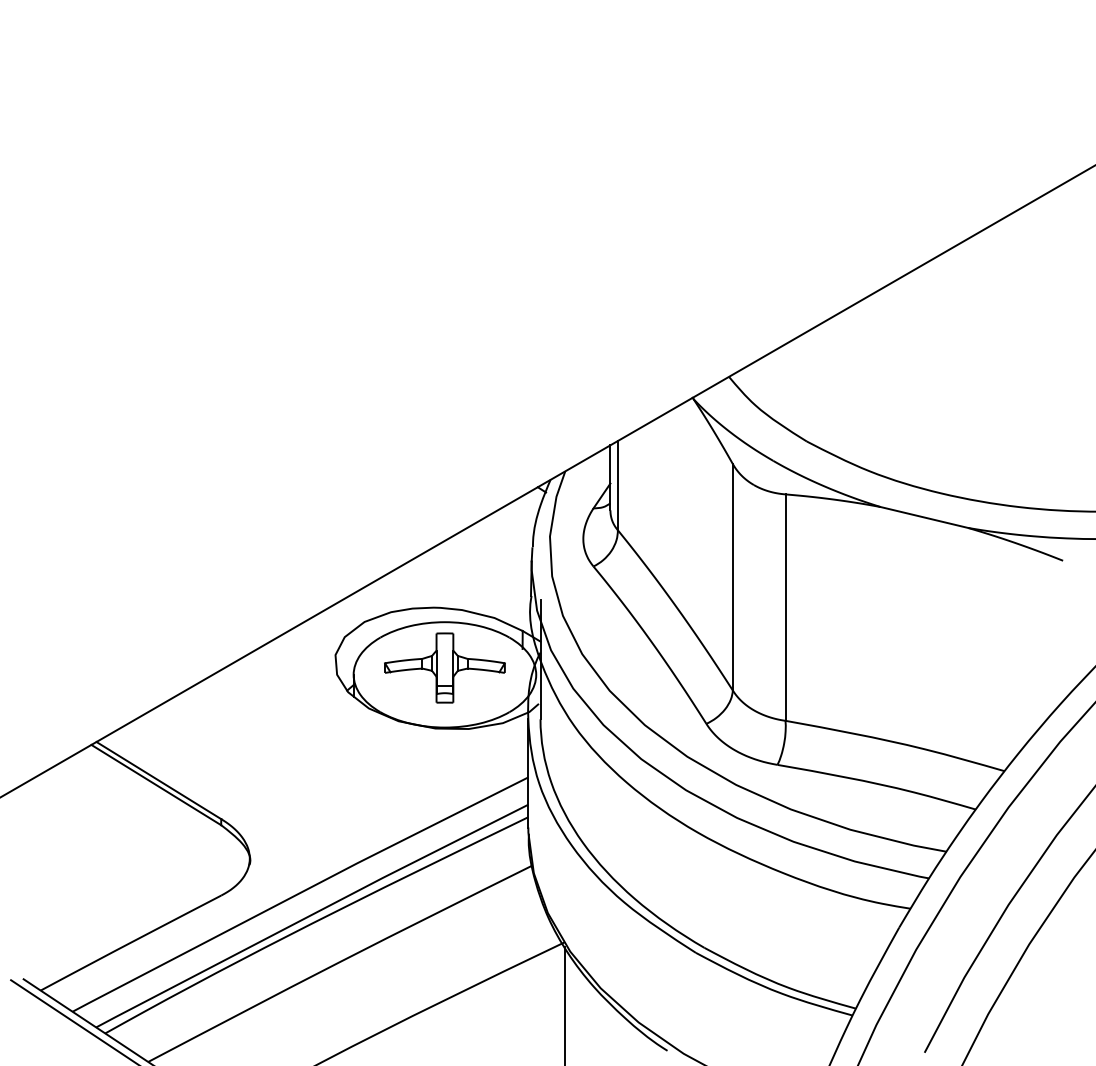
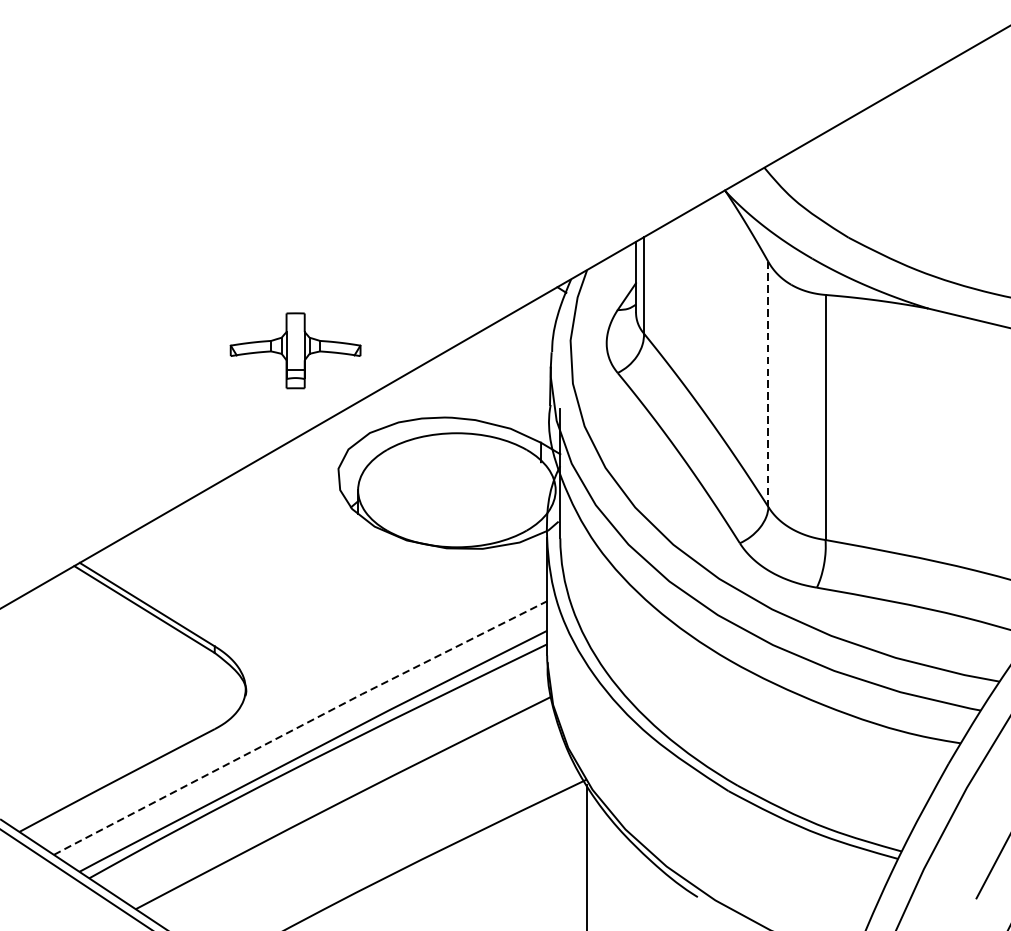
line: (732, 576) -> (768, 383), solid -> dashed
part: (444, 667) -> (295, 350), moved
line: (299, 893) -> (299, 726), solid -> dashed

